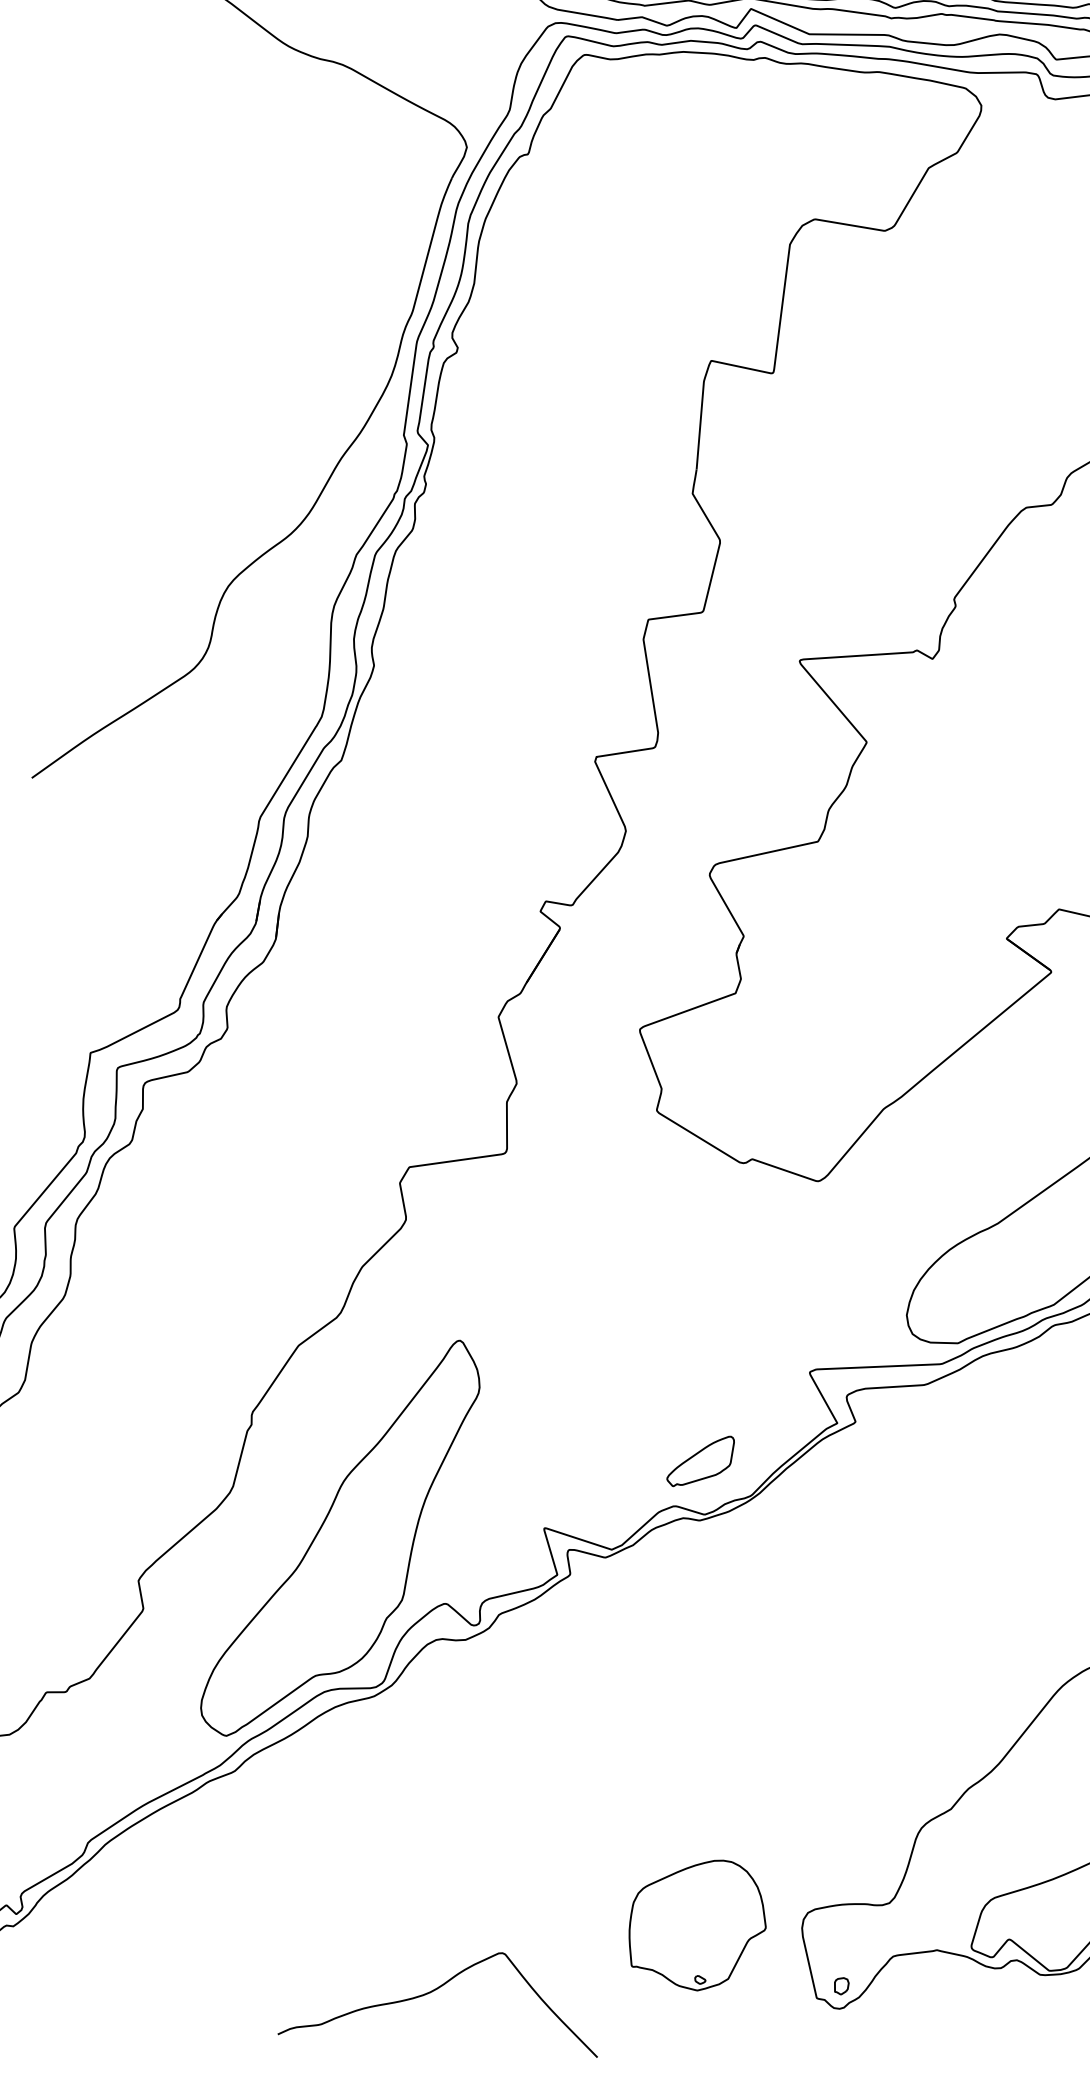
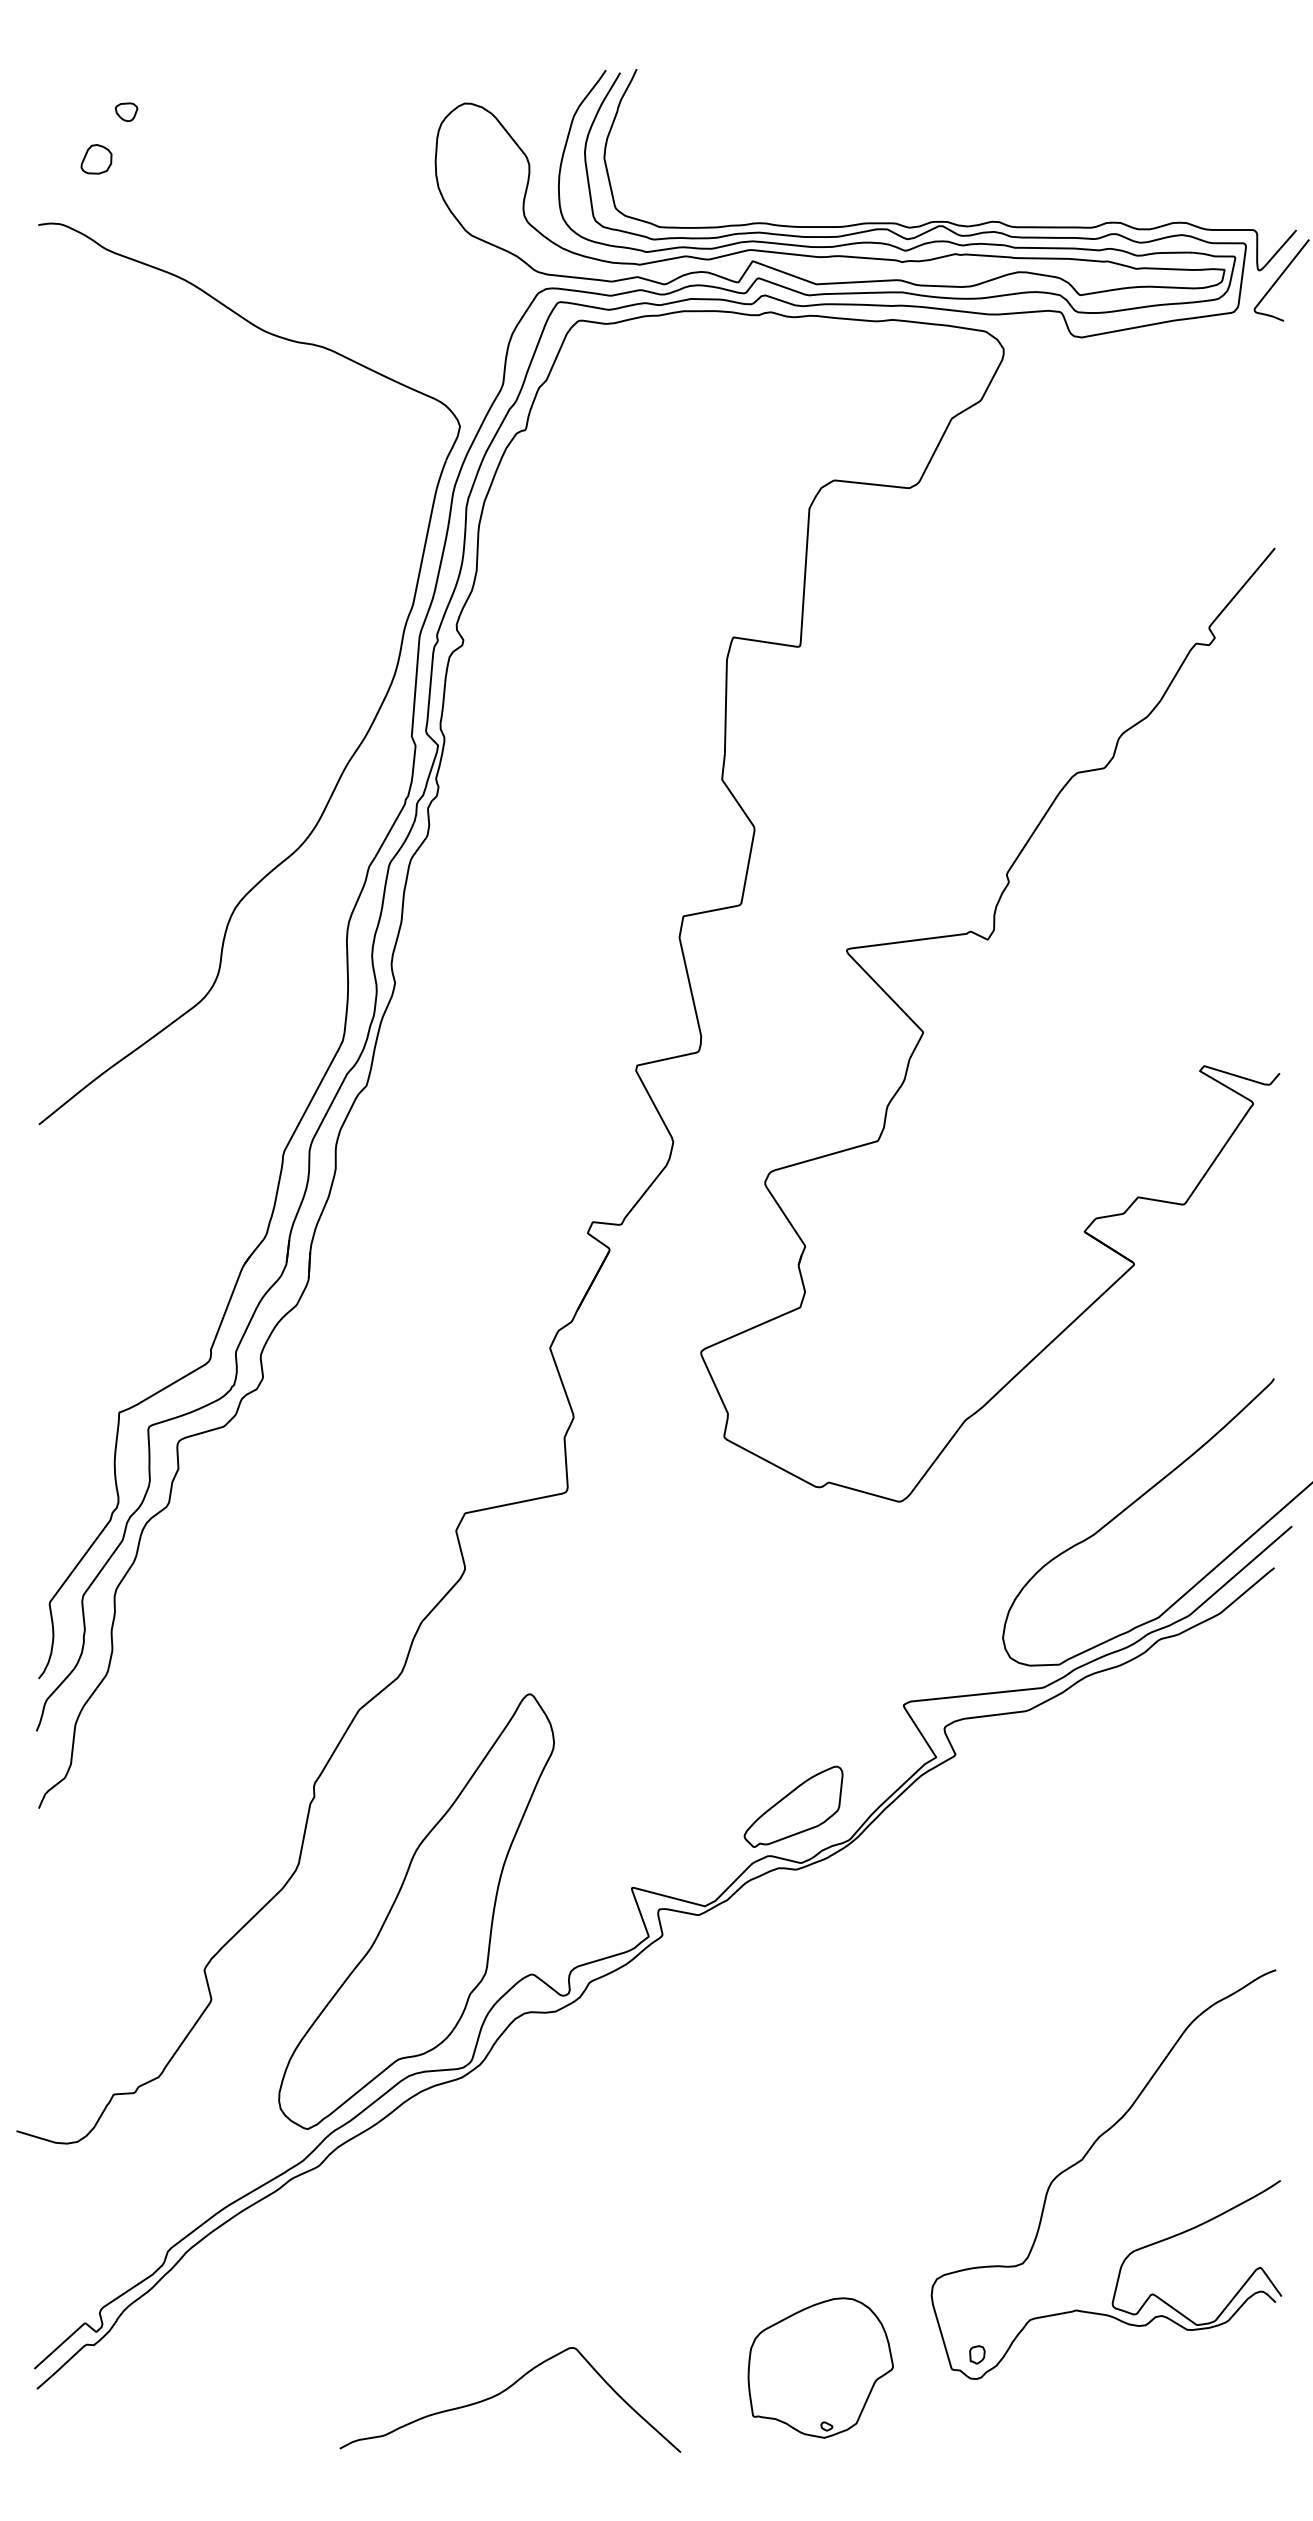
part: (700, 1461) -> (793, 1806), size x1.43
part: (697, 1924) -> (820, 2367), moved
curve: (436, 1990) -> (505, 2391), moved

